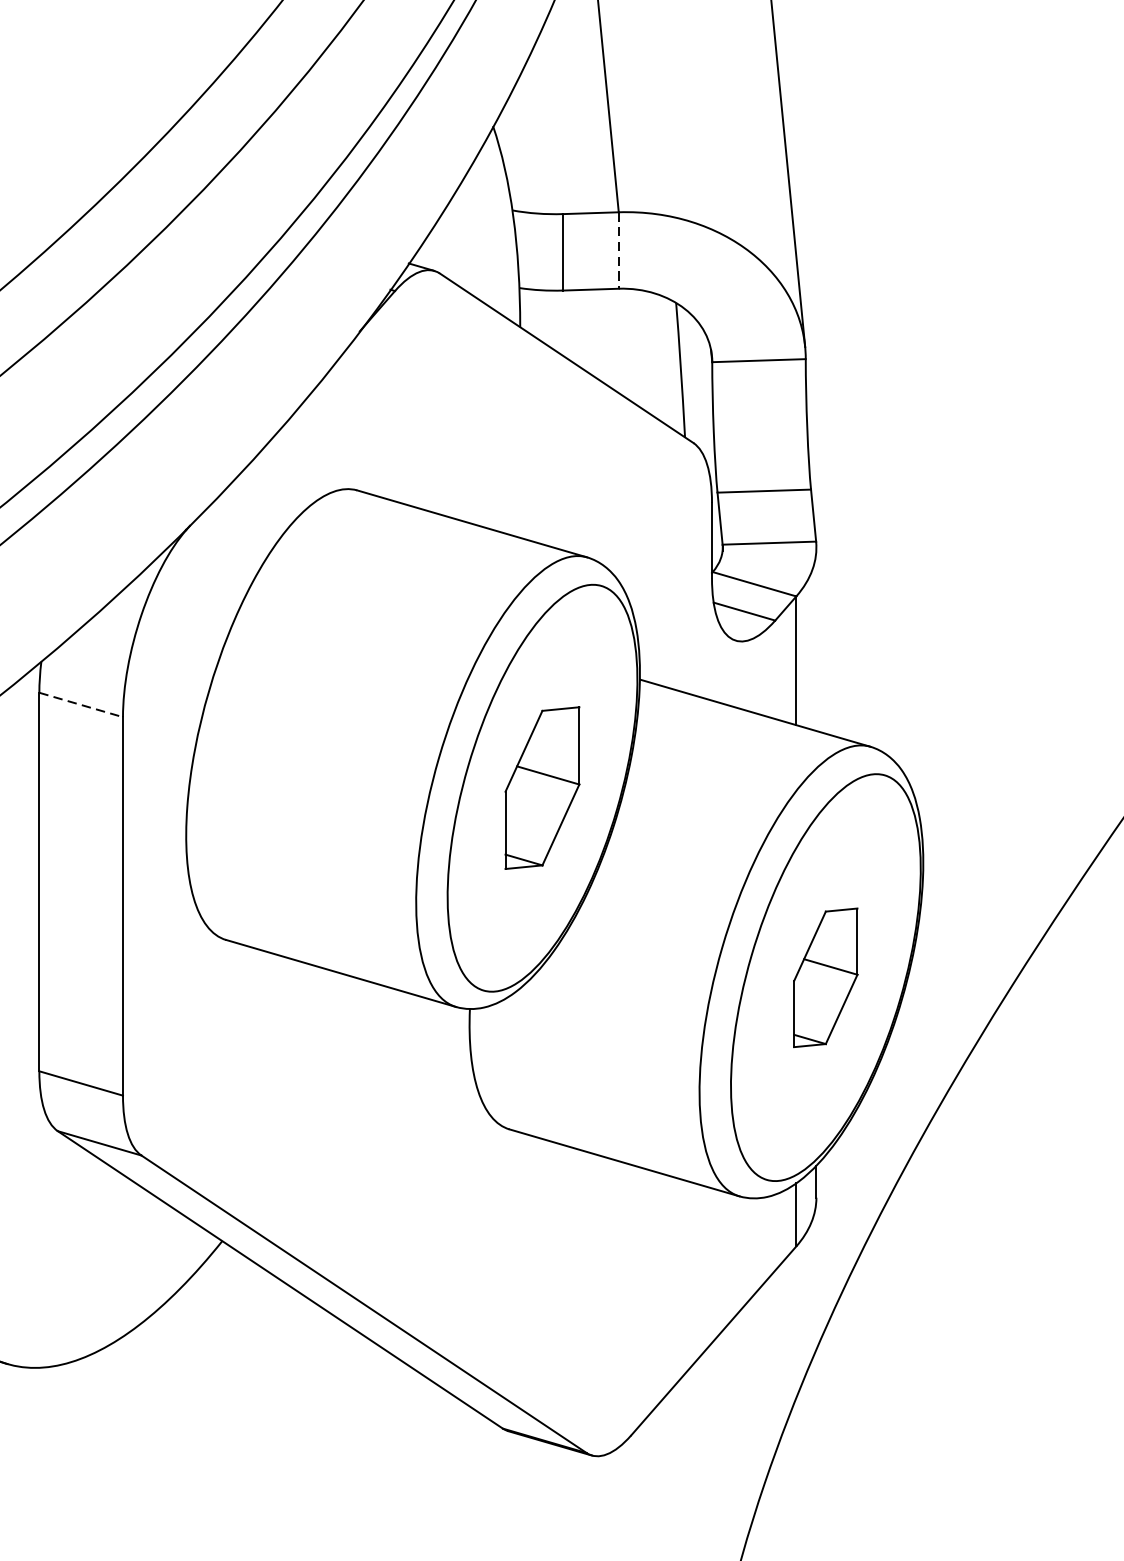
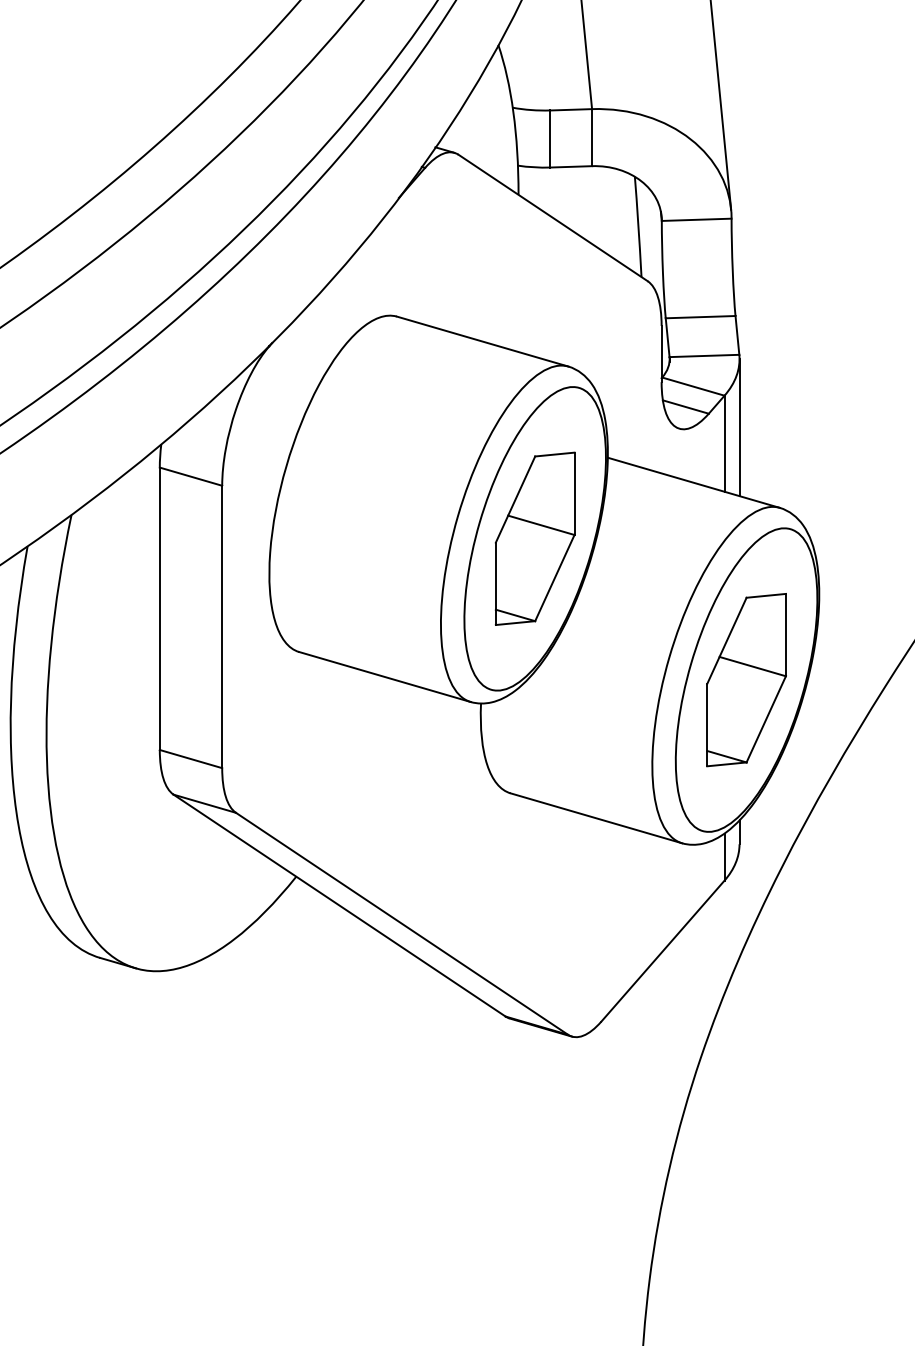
line: (619, 250) -> (592, 137), dashed -> solid
line: (816, 639) -> (739, 427), added
line: (81, 704) -> (191, 476), dashed -> solid
part: (541, 787) -> (534, 538), size x1.43
part: (825, 978) -> (746, 680), size x1.67

